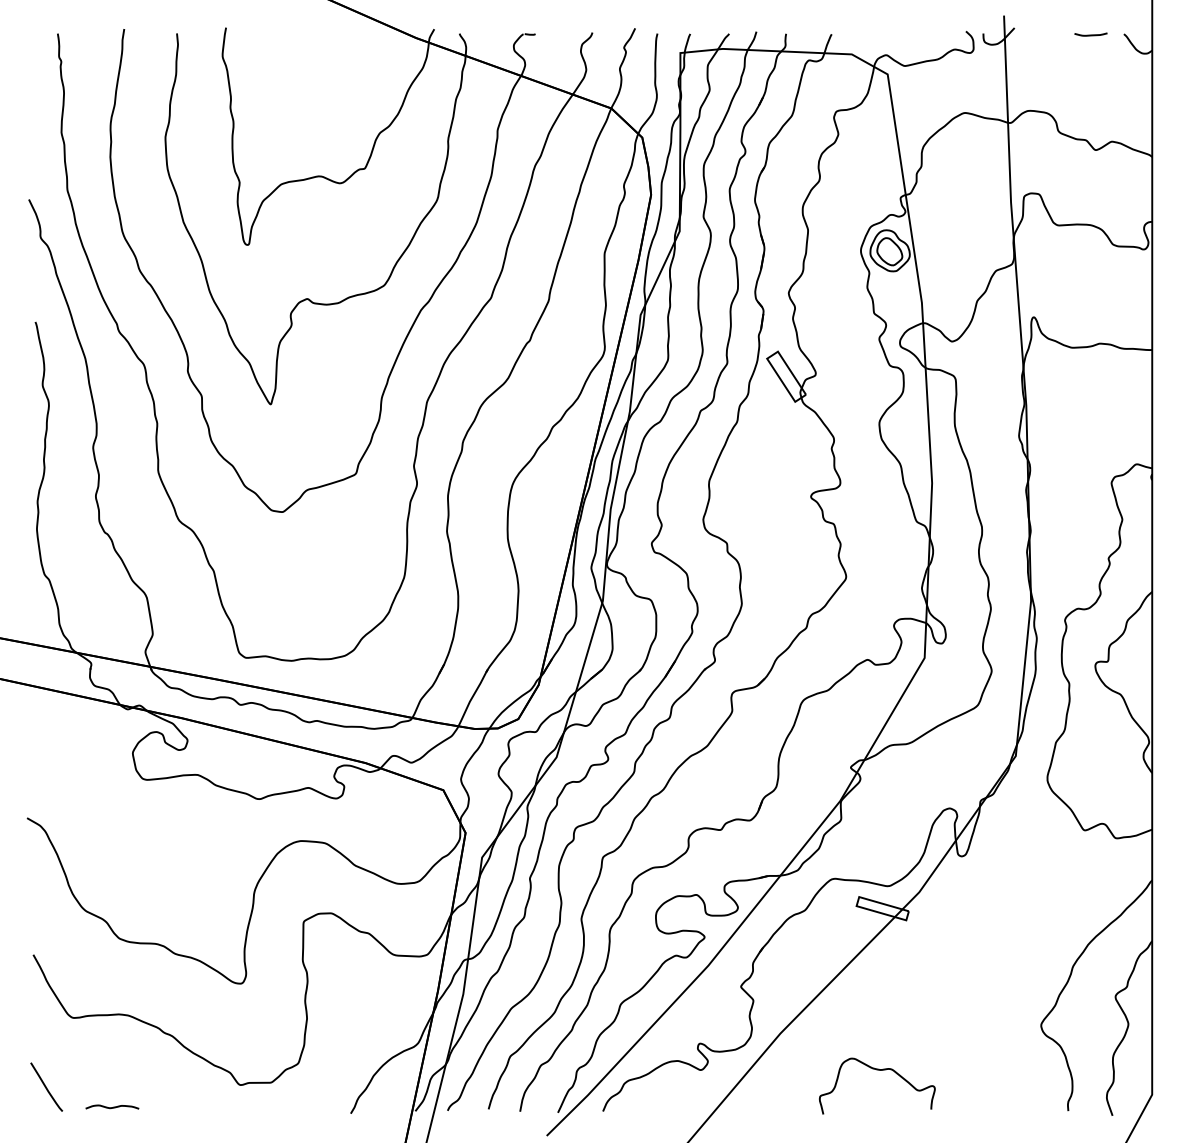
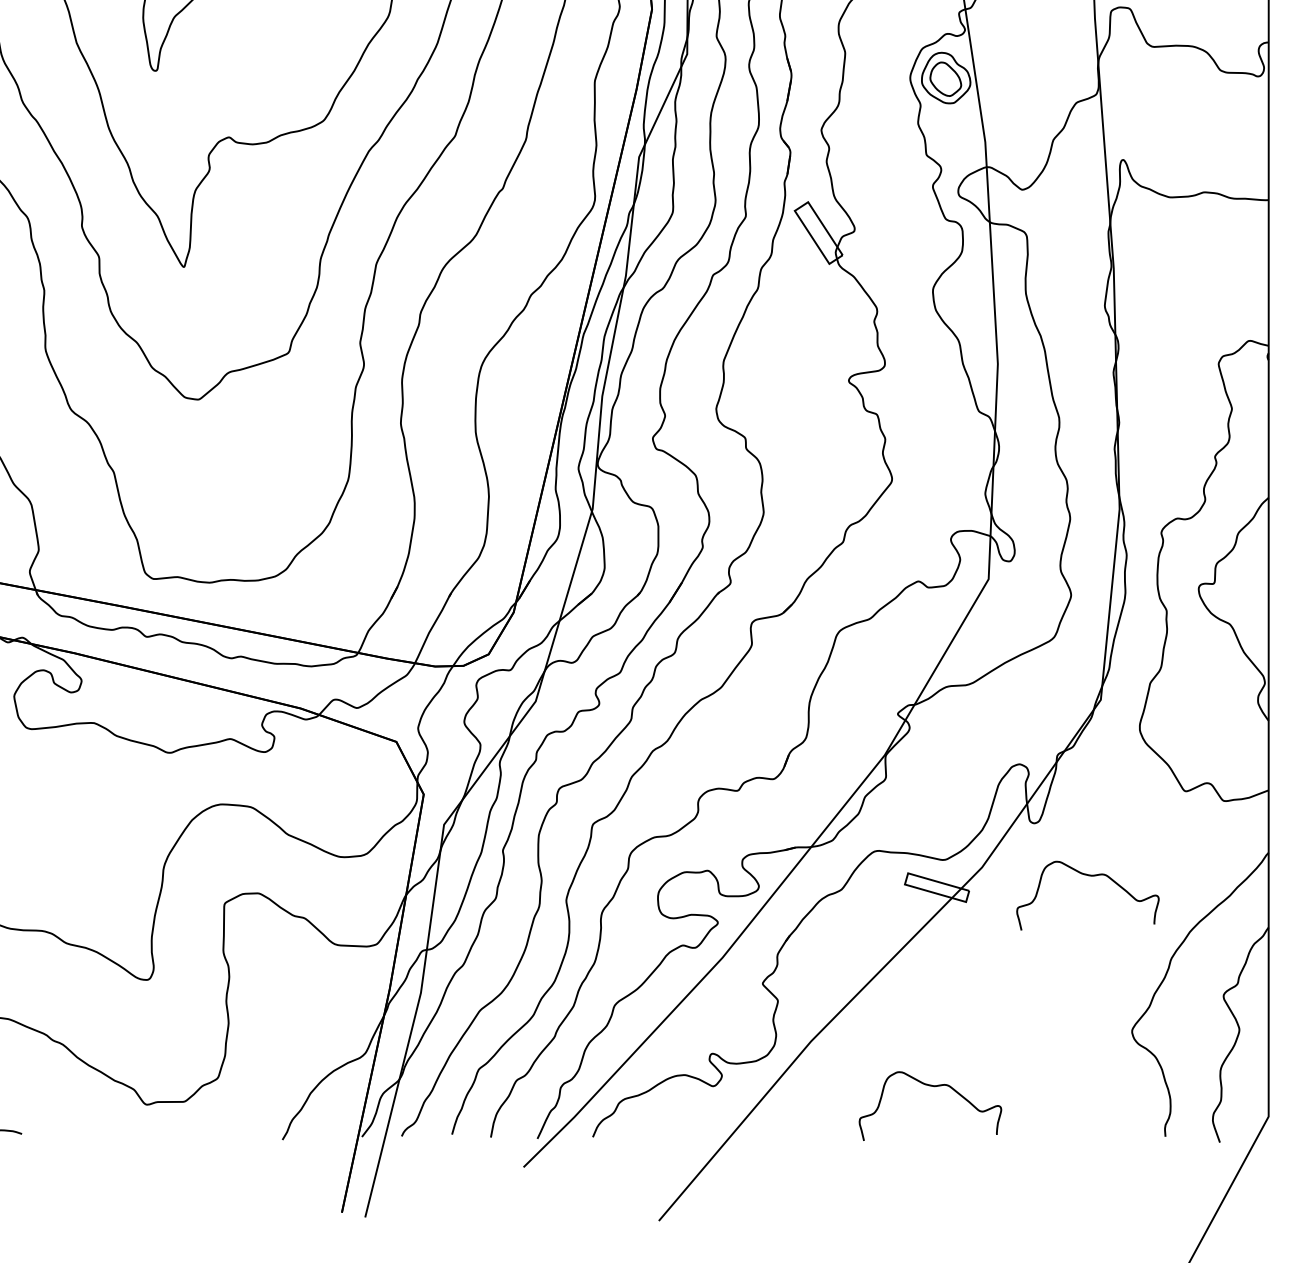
curve: (1005, 899) -> (1088, 876), added

